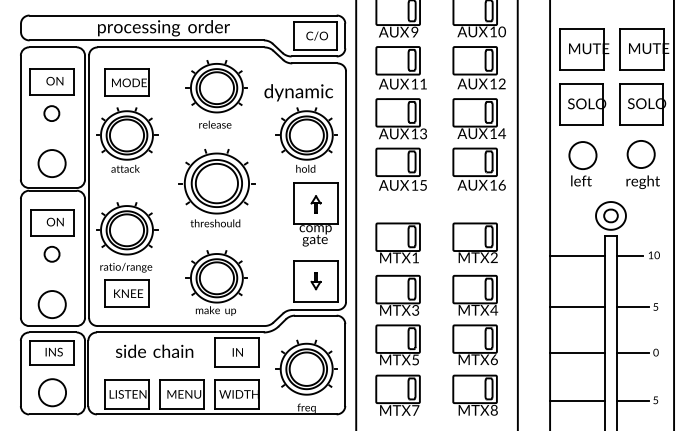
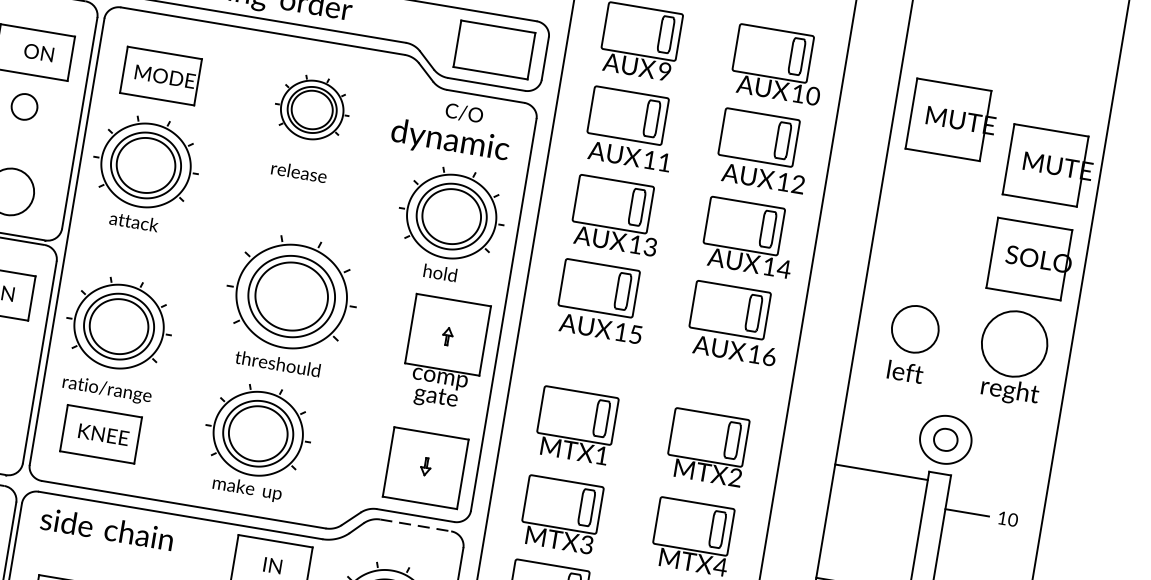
text: (316, 35) -> (463, 112), moved
part: (584, 49) -> (952, 120), moved
part: (216, 86) -> (312, 107), size x0.7
part: (582, 104) -> (929, 242), removed
circle: (640, 154) -> (1013, 343), size x1.4
part: (216, 188) -> (289, 304), moved
part: (315, 204) -> (446, 336), size x0.6
line: (577, 255) -> (881, 472), moved
part: (315, 281) -> (424, 467), size x0.6
line: (315, 315) -> (415, 525), solid -> dashed
text: (154, 350) -> (107, 527), moved

